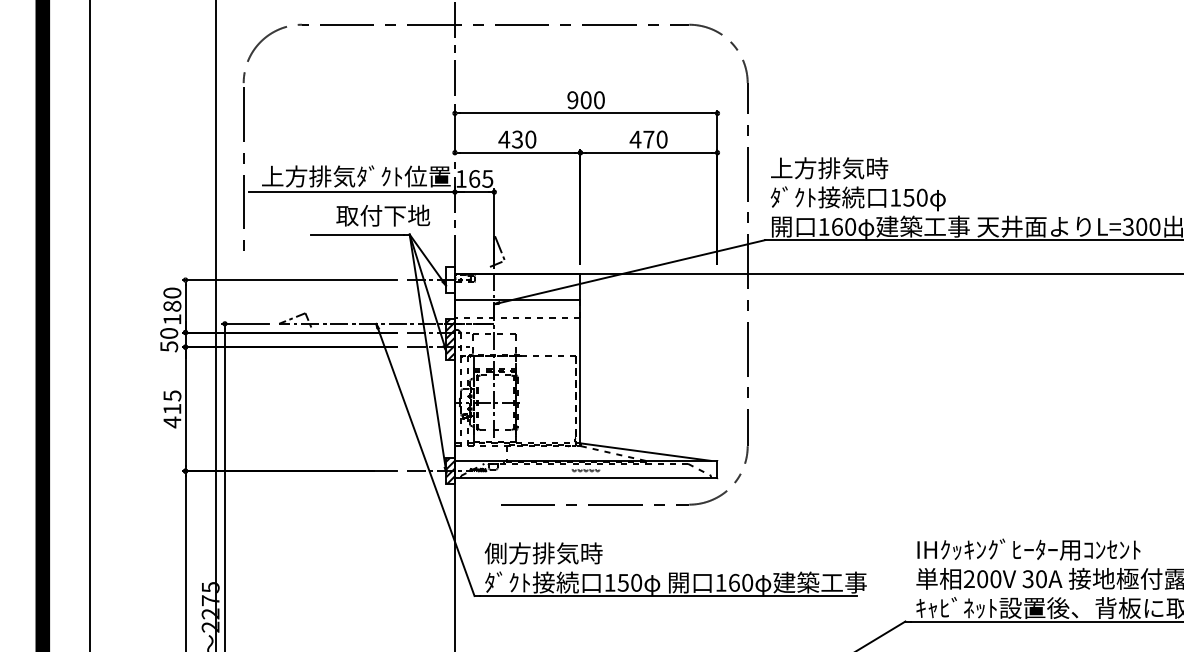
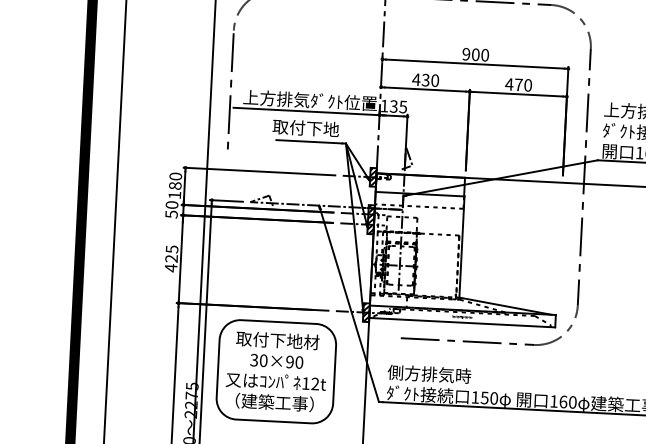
text: (474, 178) -> (393, 106), 165 -> 135
text: (383, 215) -> (306, 128), moved
hatch: (450, 279) -> (373, 176), added
text: (172, 408) -> (171, 258), 415 -> 425
part: (327, 560) -> (276, 371), added

